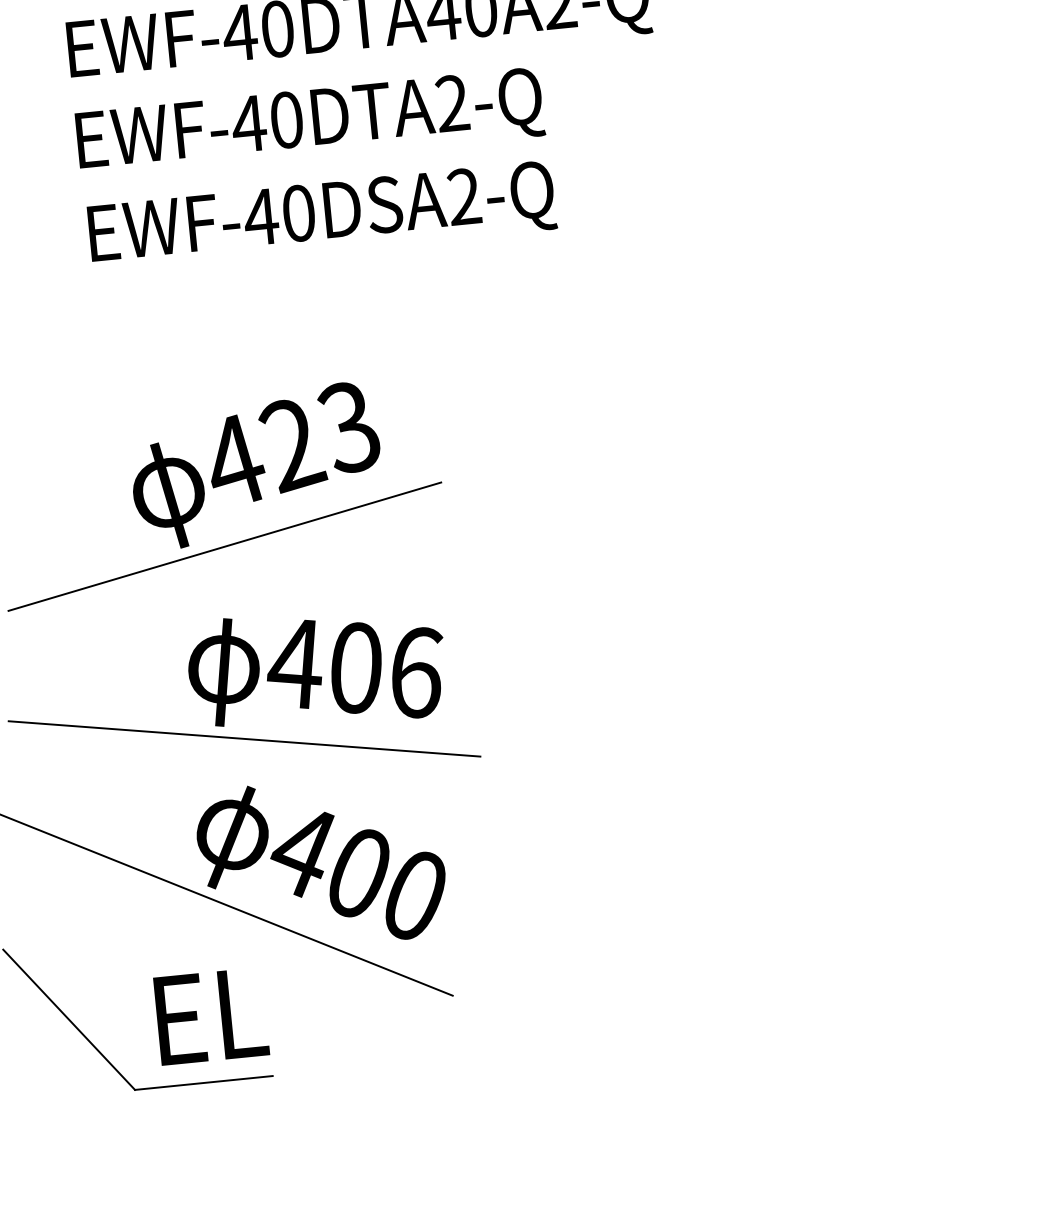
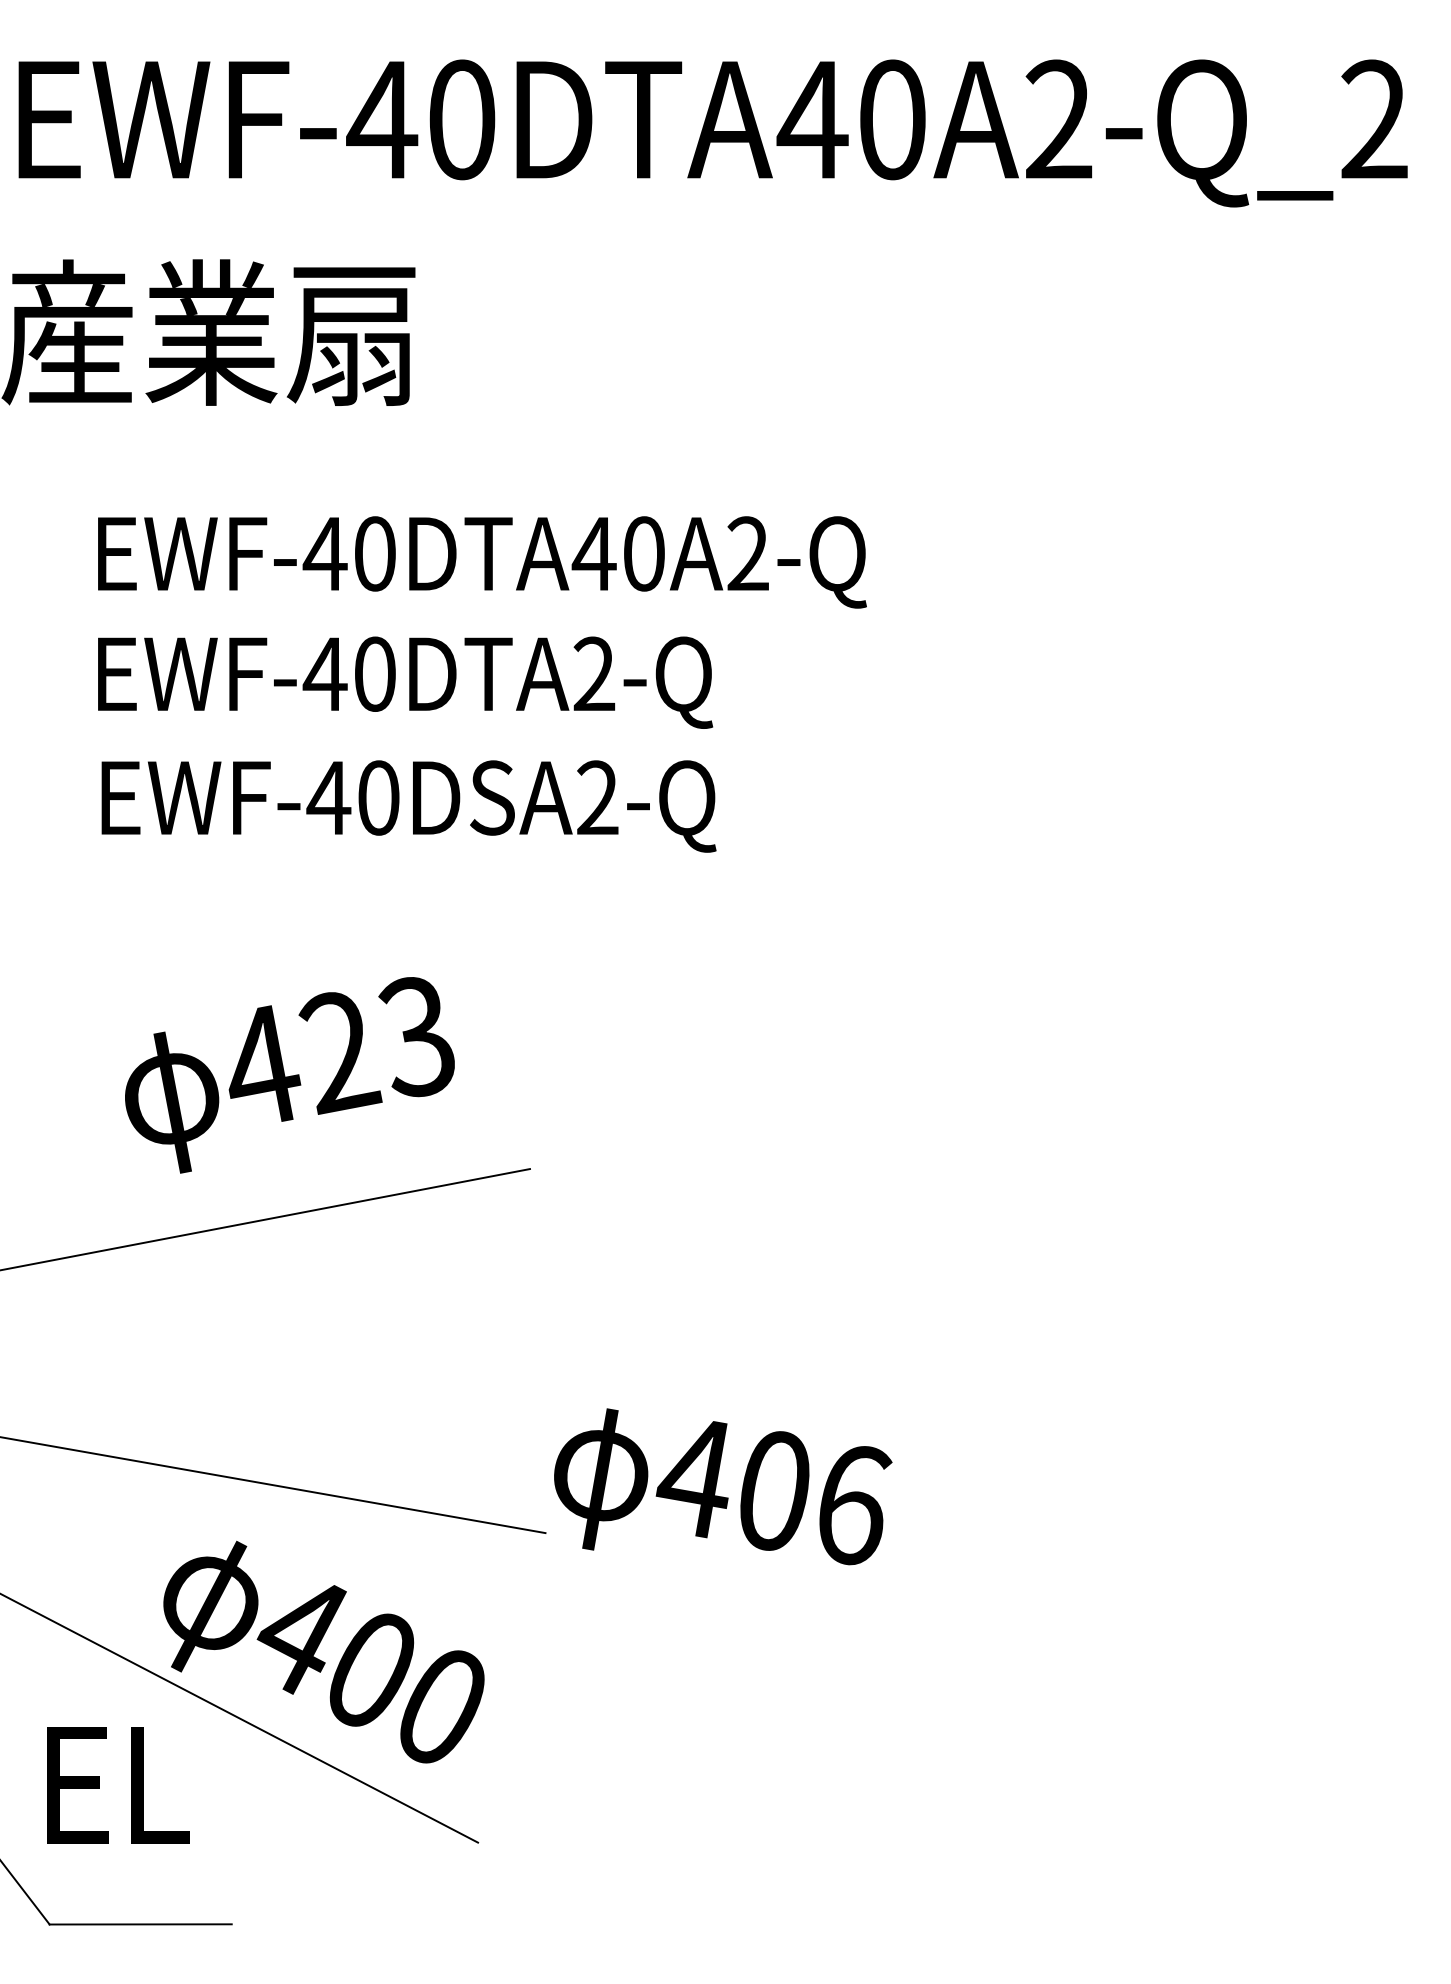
text: (255, 466) -> (289, 1075), moved
text: (317, 668) -> (723, 1486), moved
text: (211, 1016) -> (118, 1785), moved

